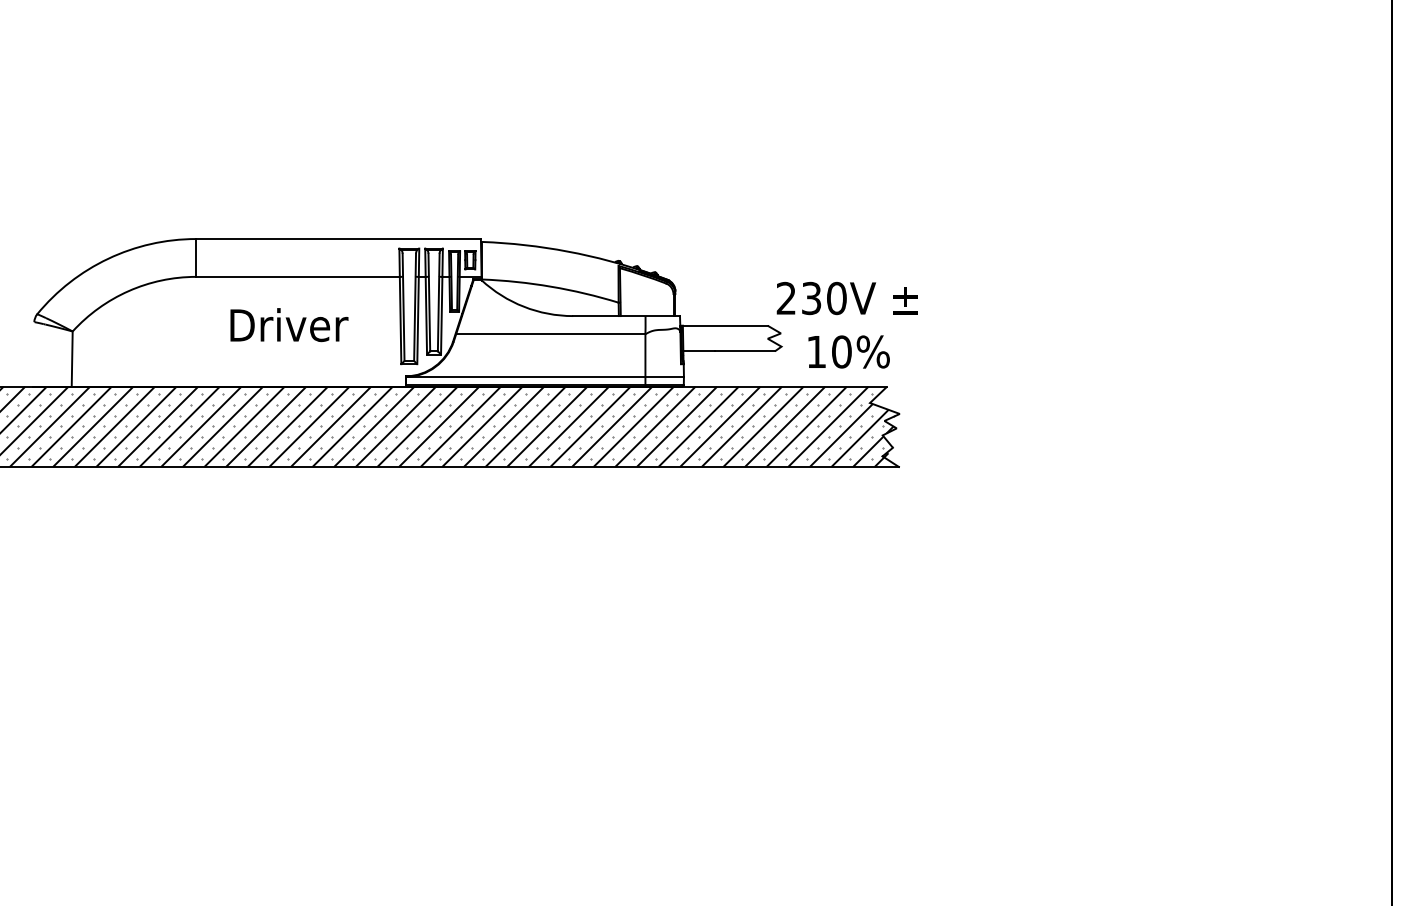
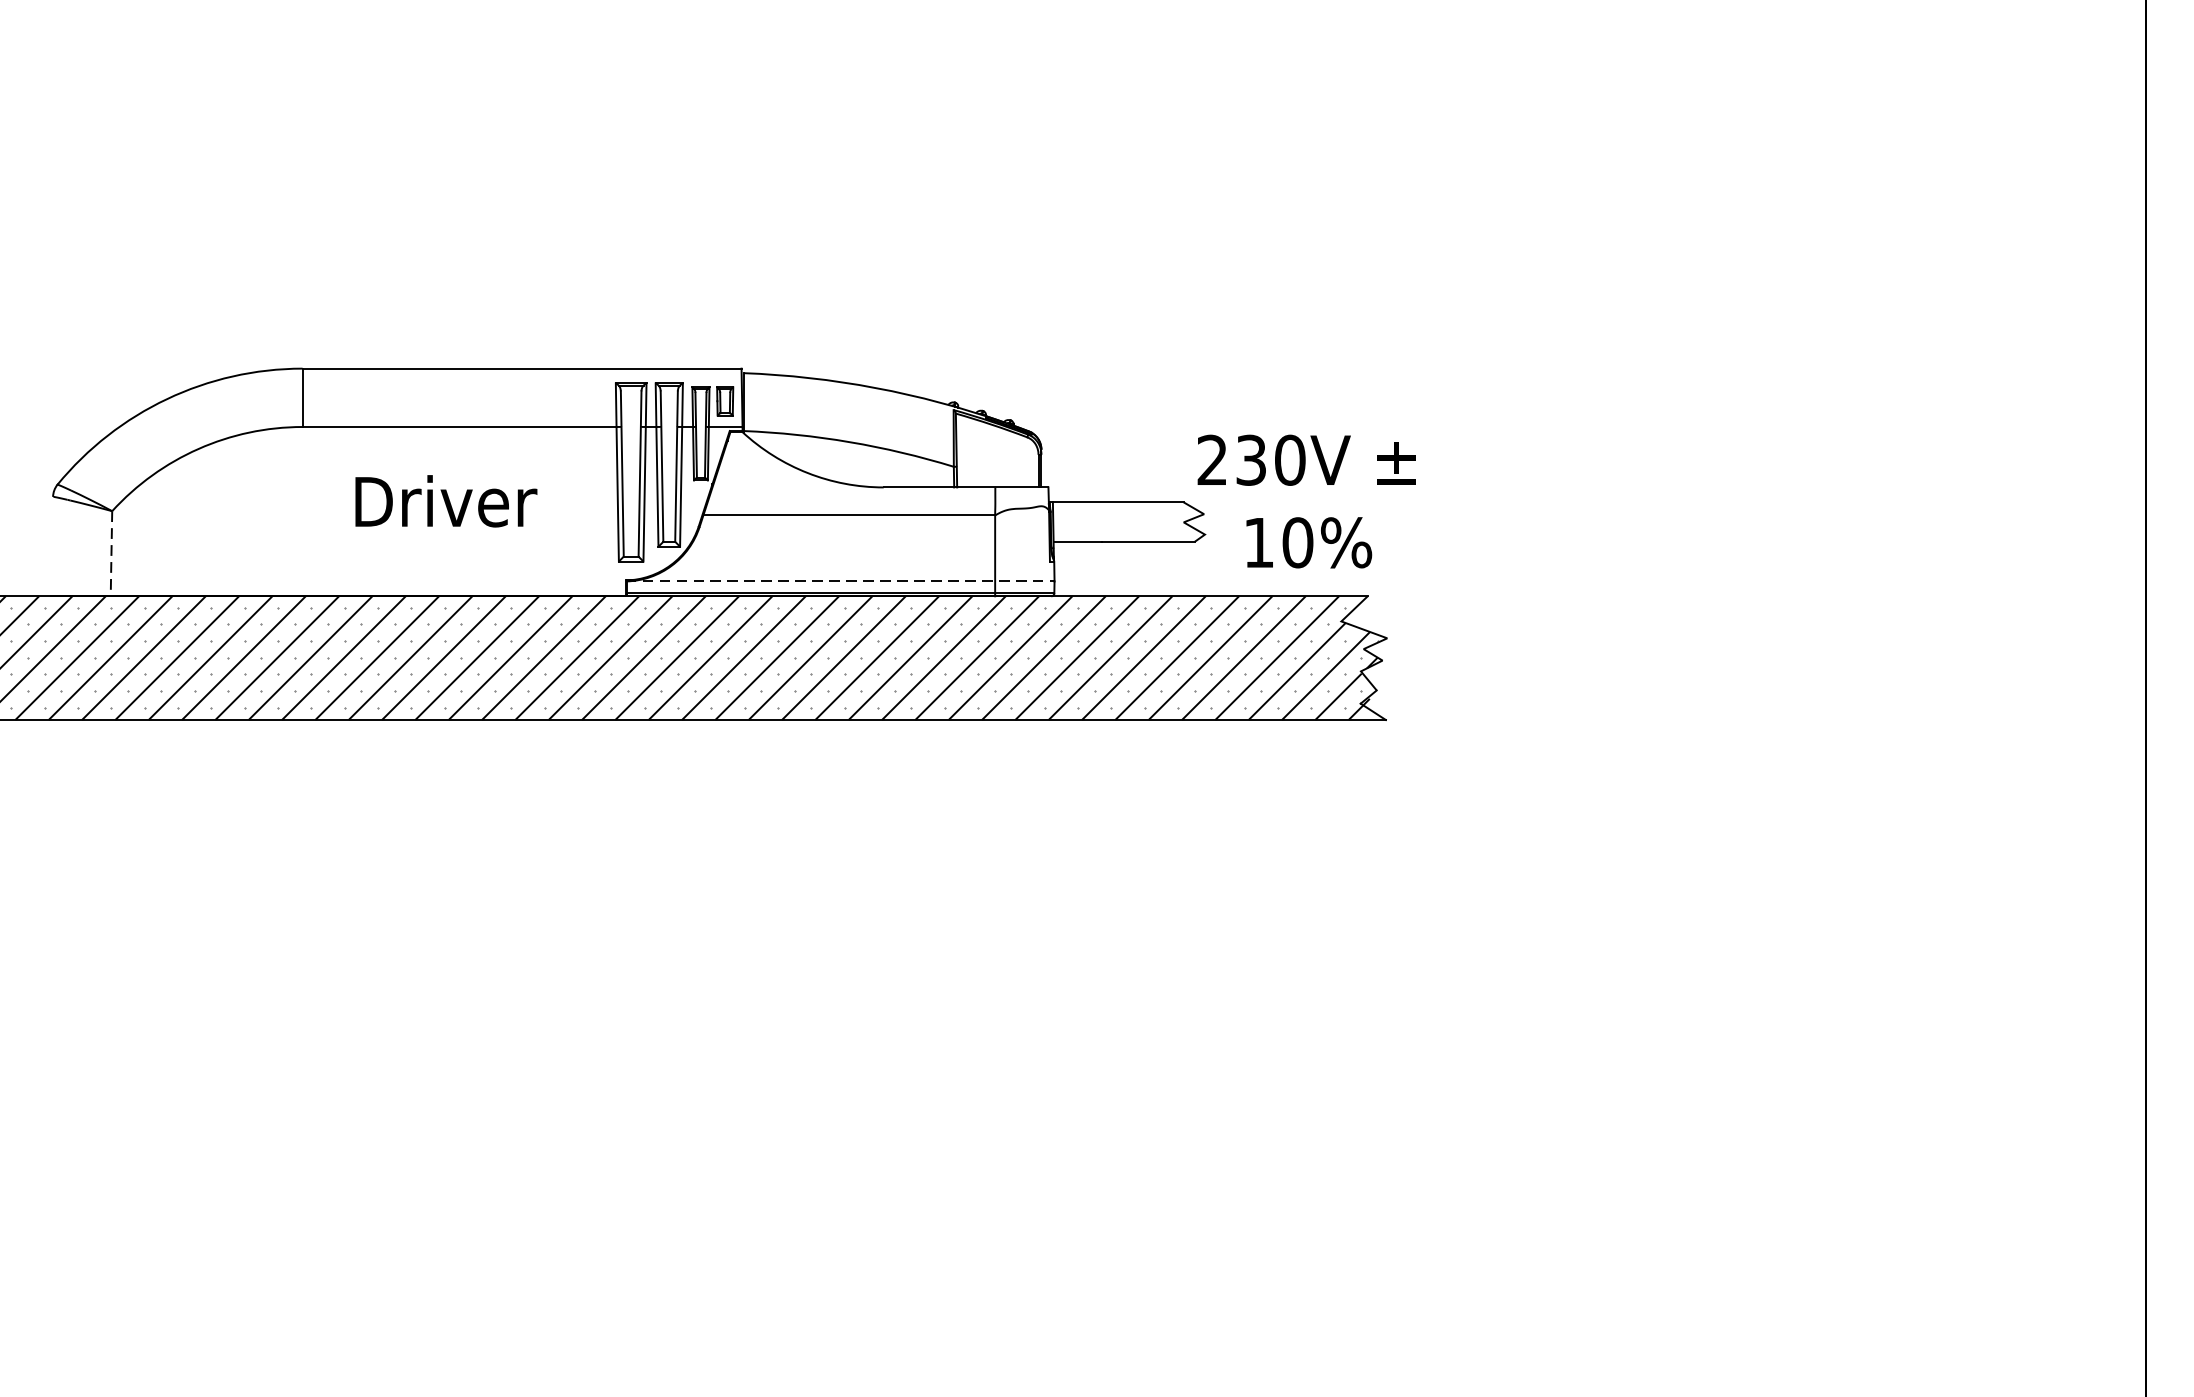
line: (72, 359) -> (111, 554), solid -> dashed
line: (545, 377) -> (841, 582), solid -> dashed

